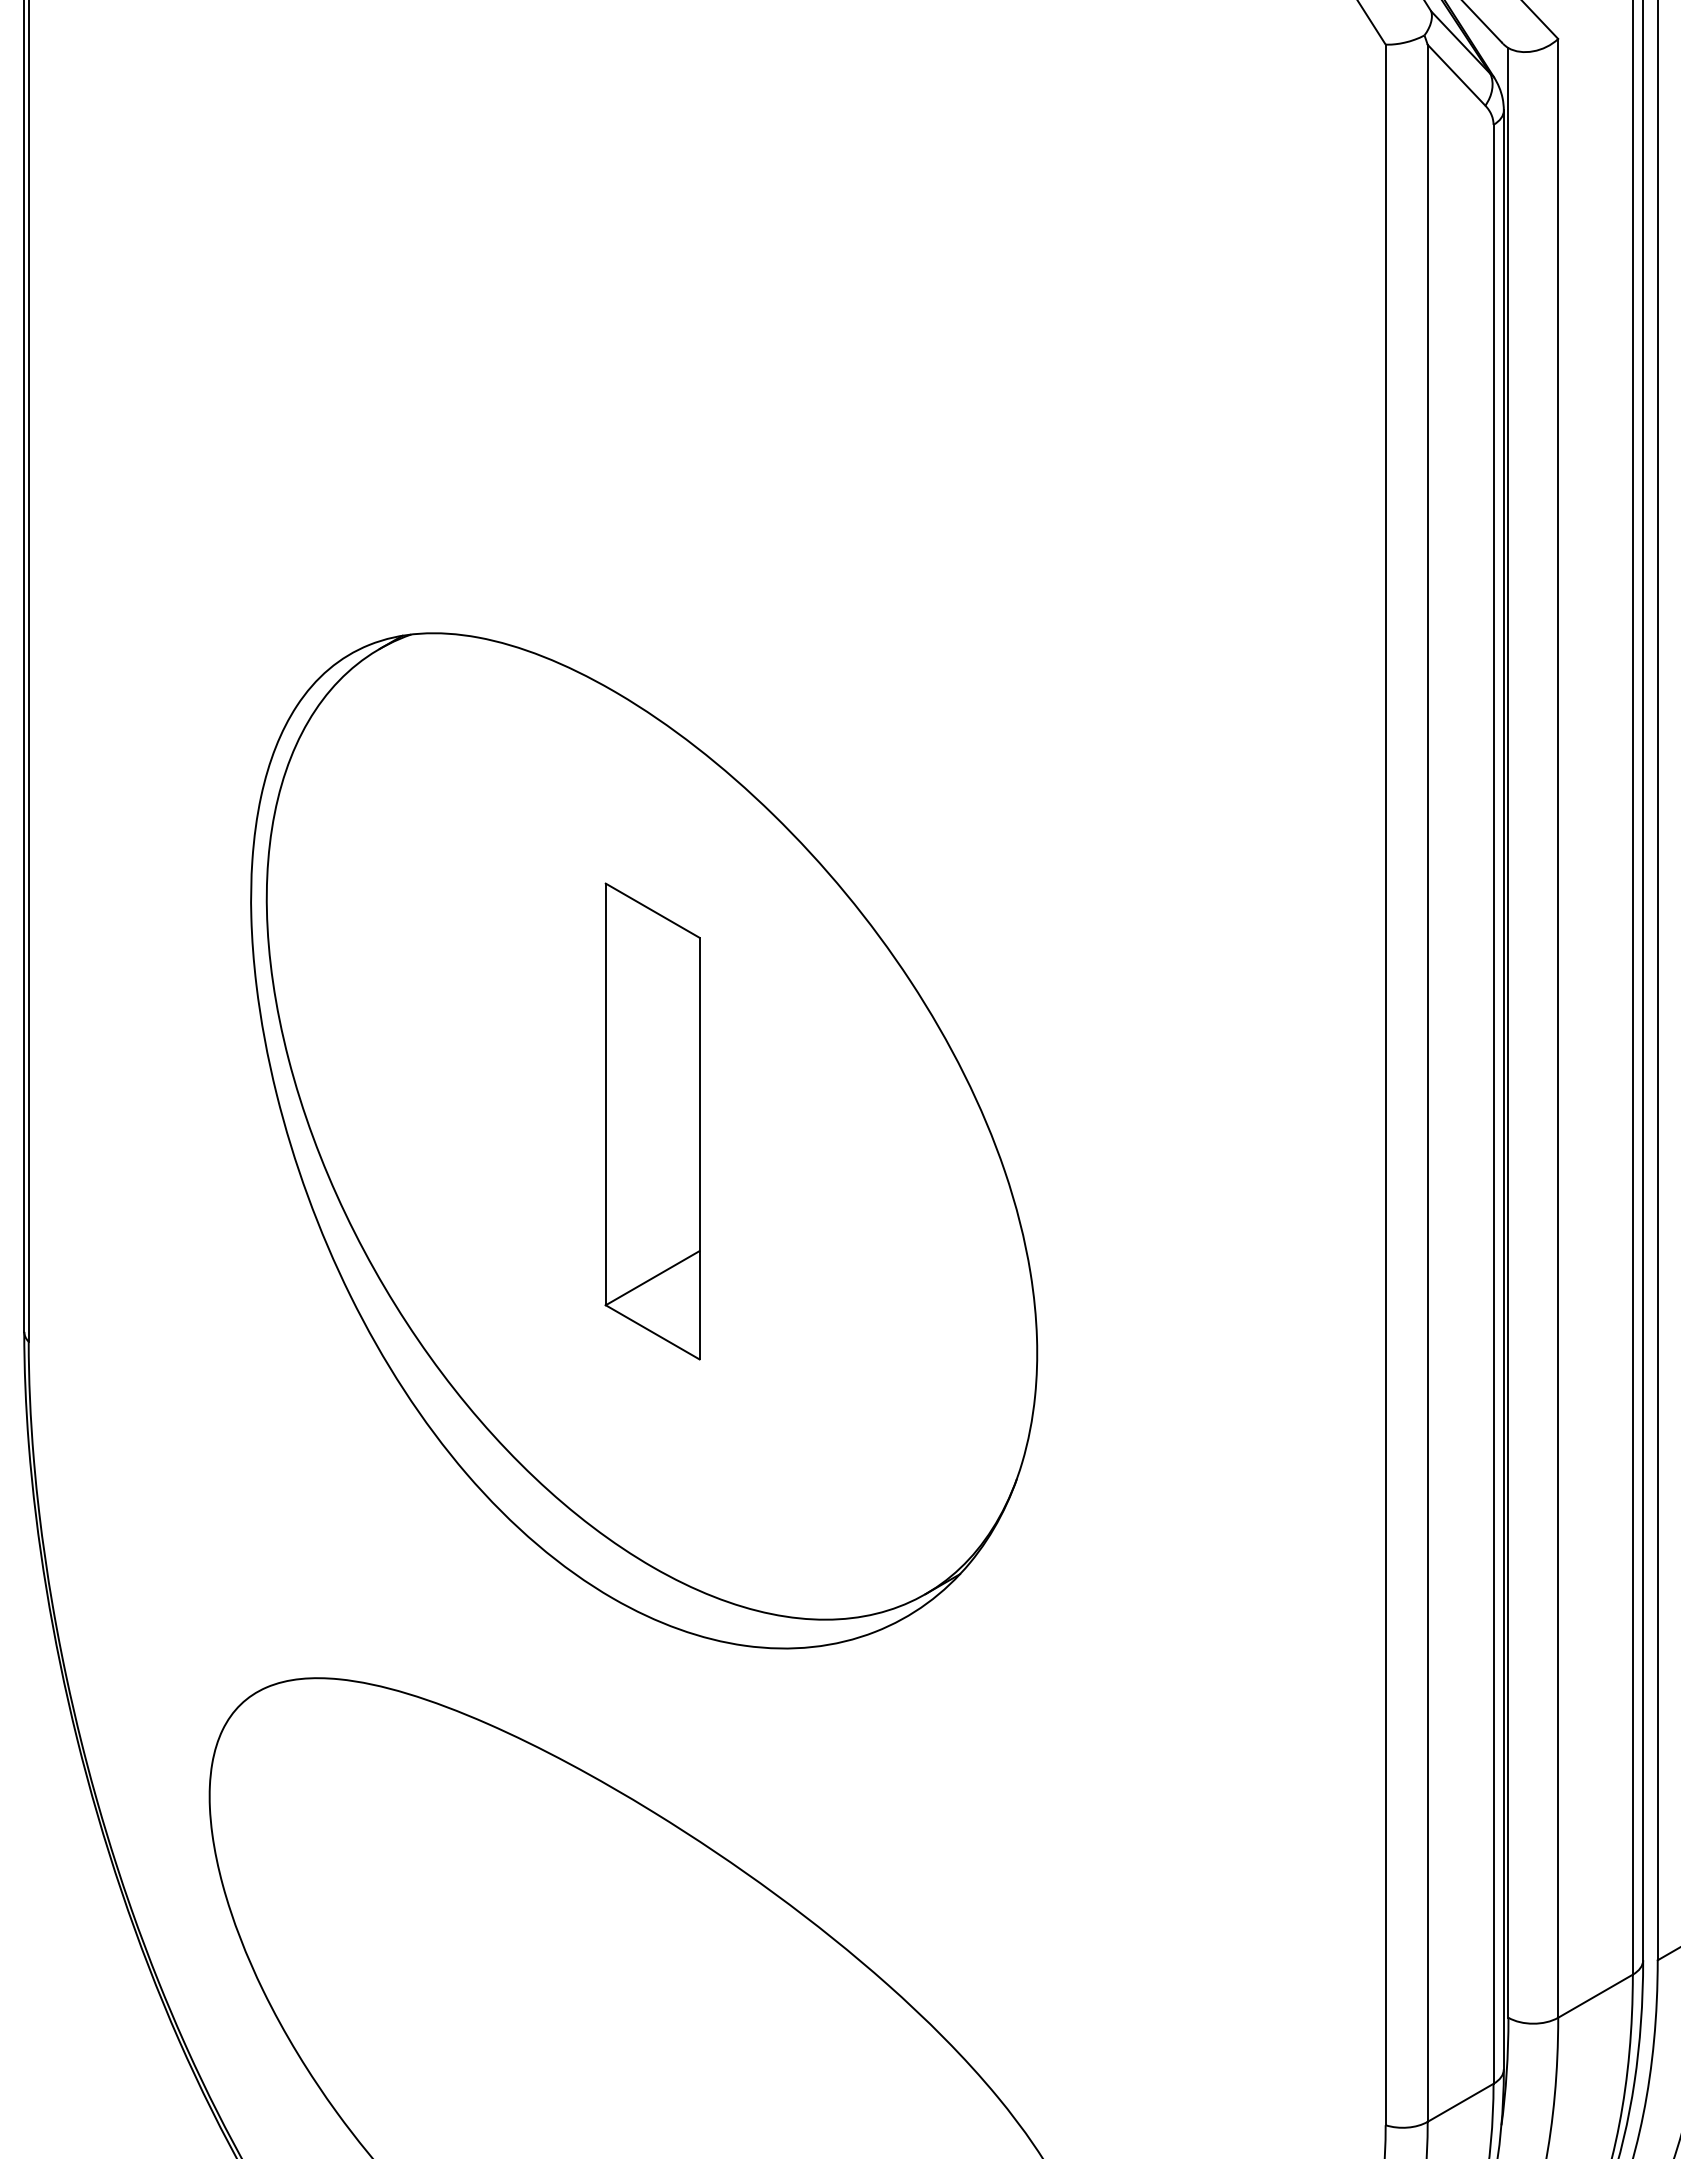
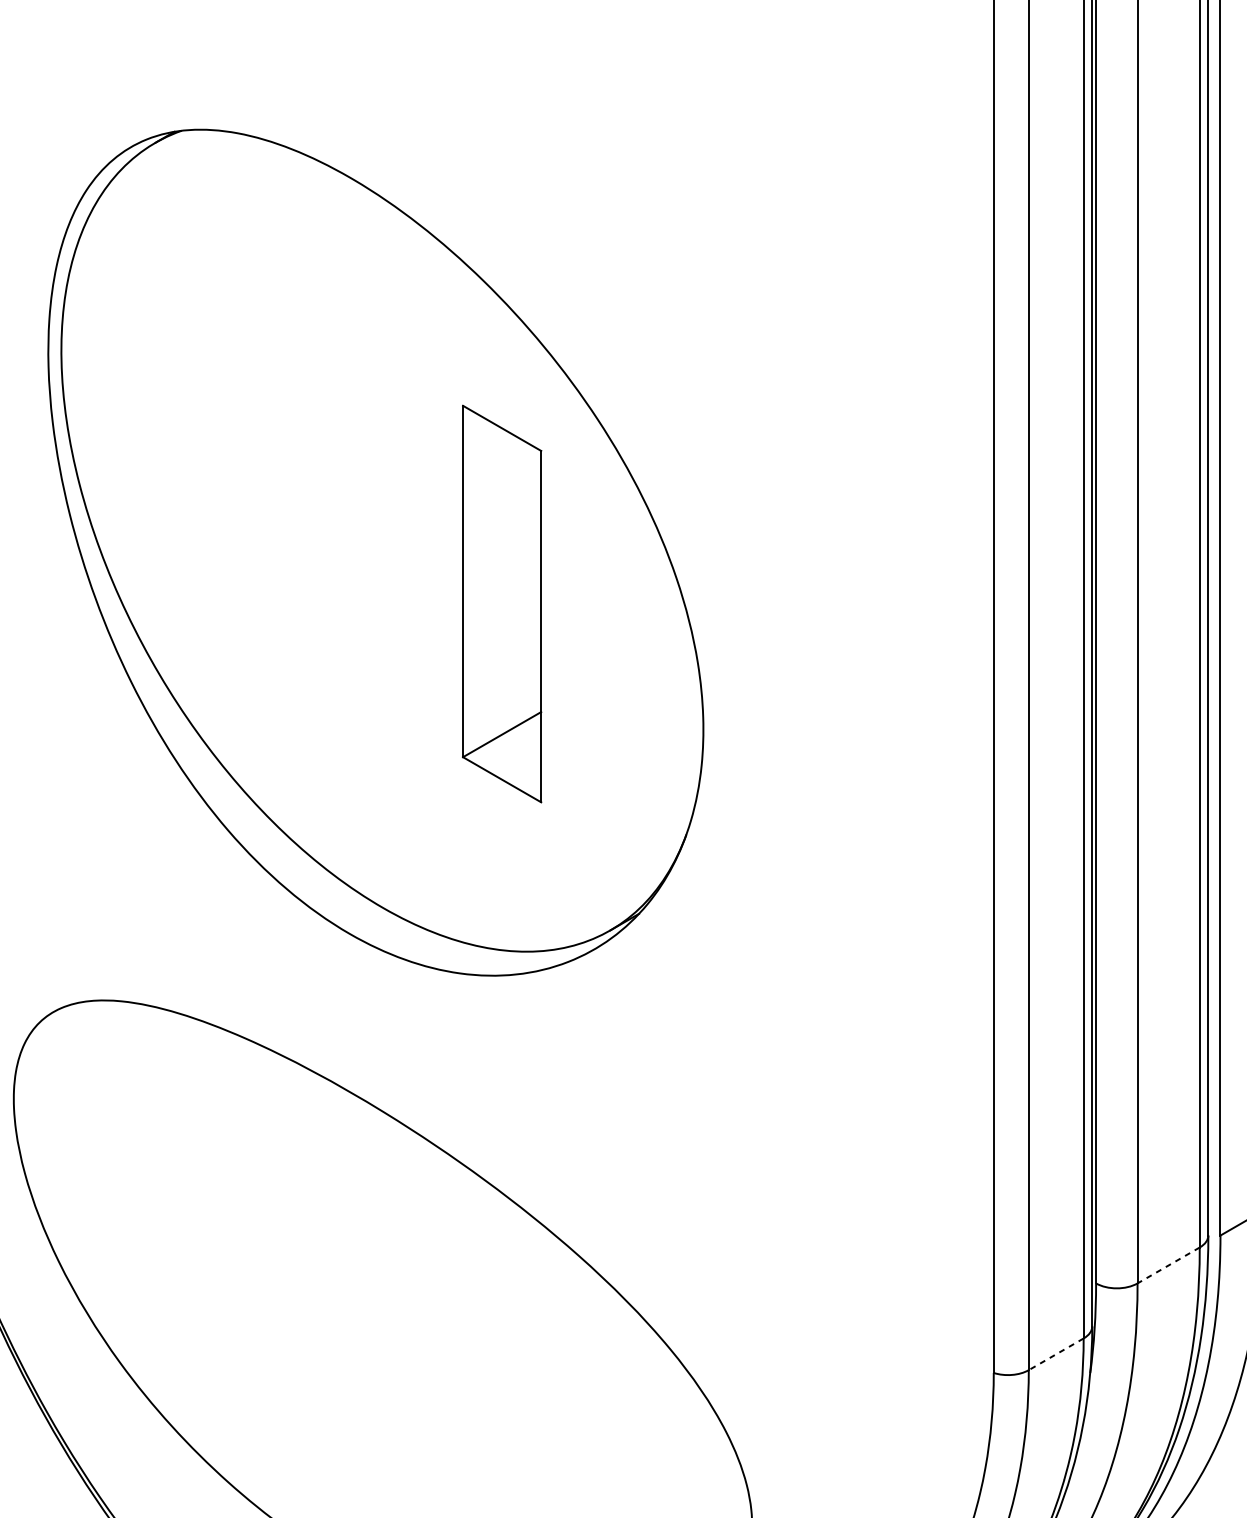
part: (652, 1121) -> (501, 604), moved
line: (1595, 1996) -> (1168, 1265), solid -> dashed
line: (1460, 2103) -> (1056, 1354), solid -> dashed

